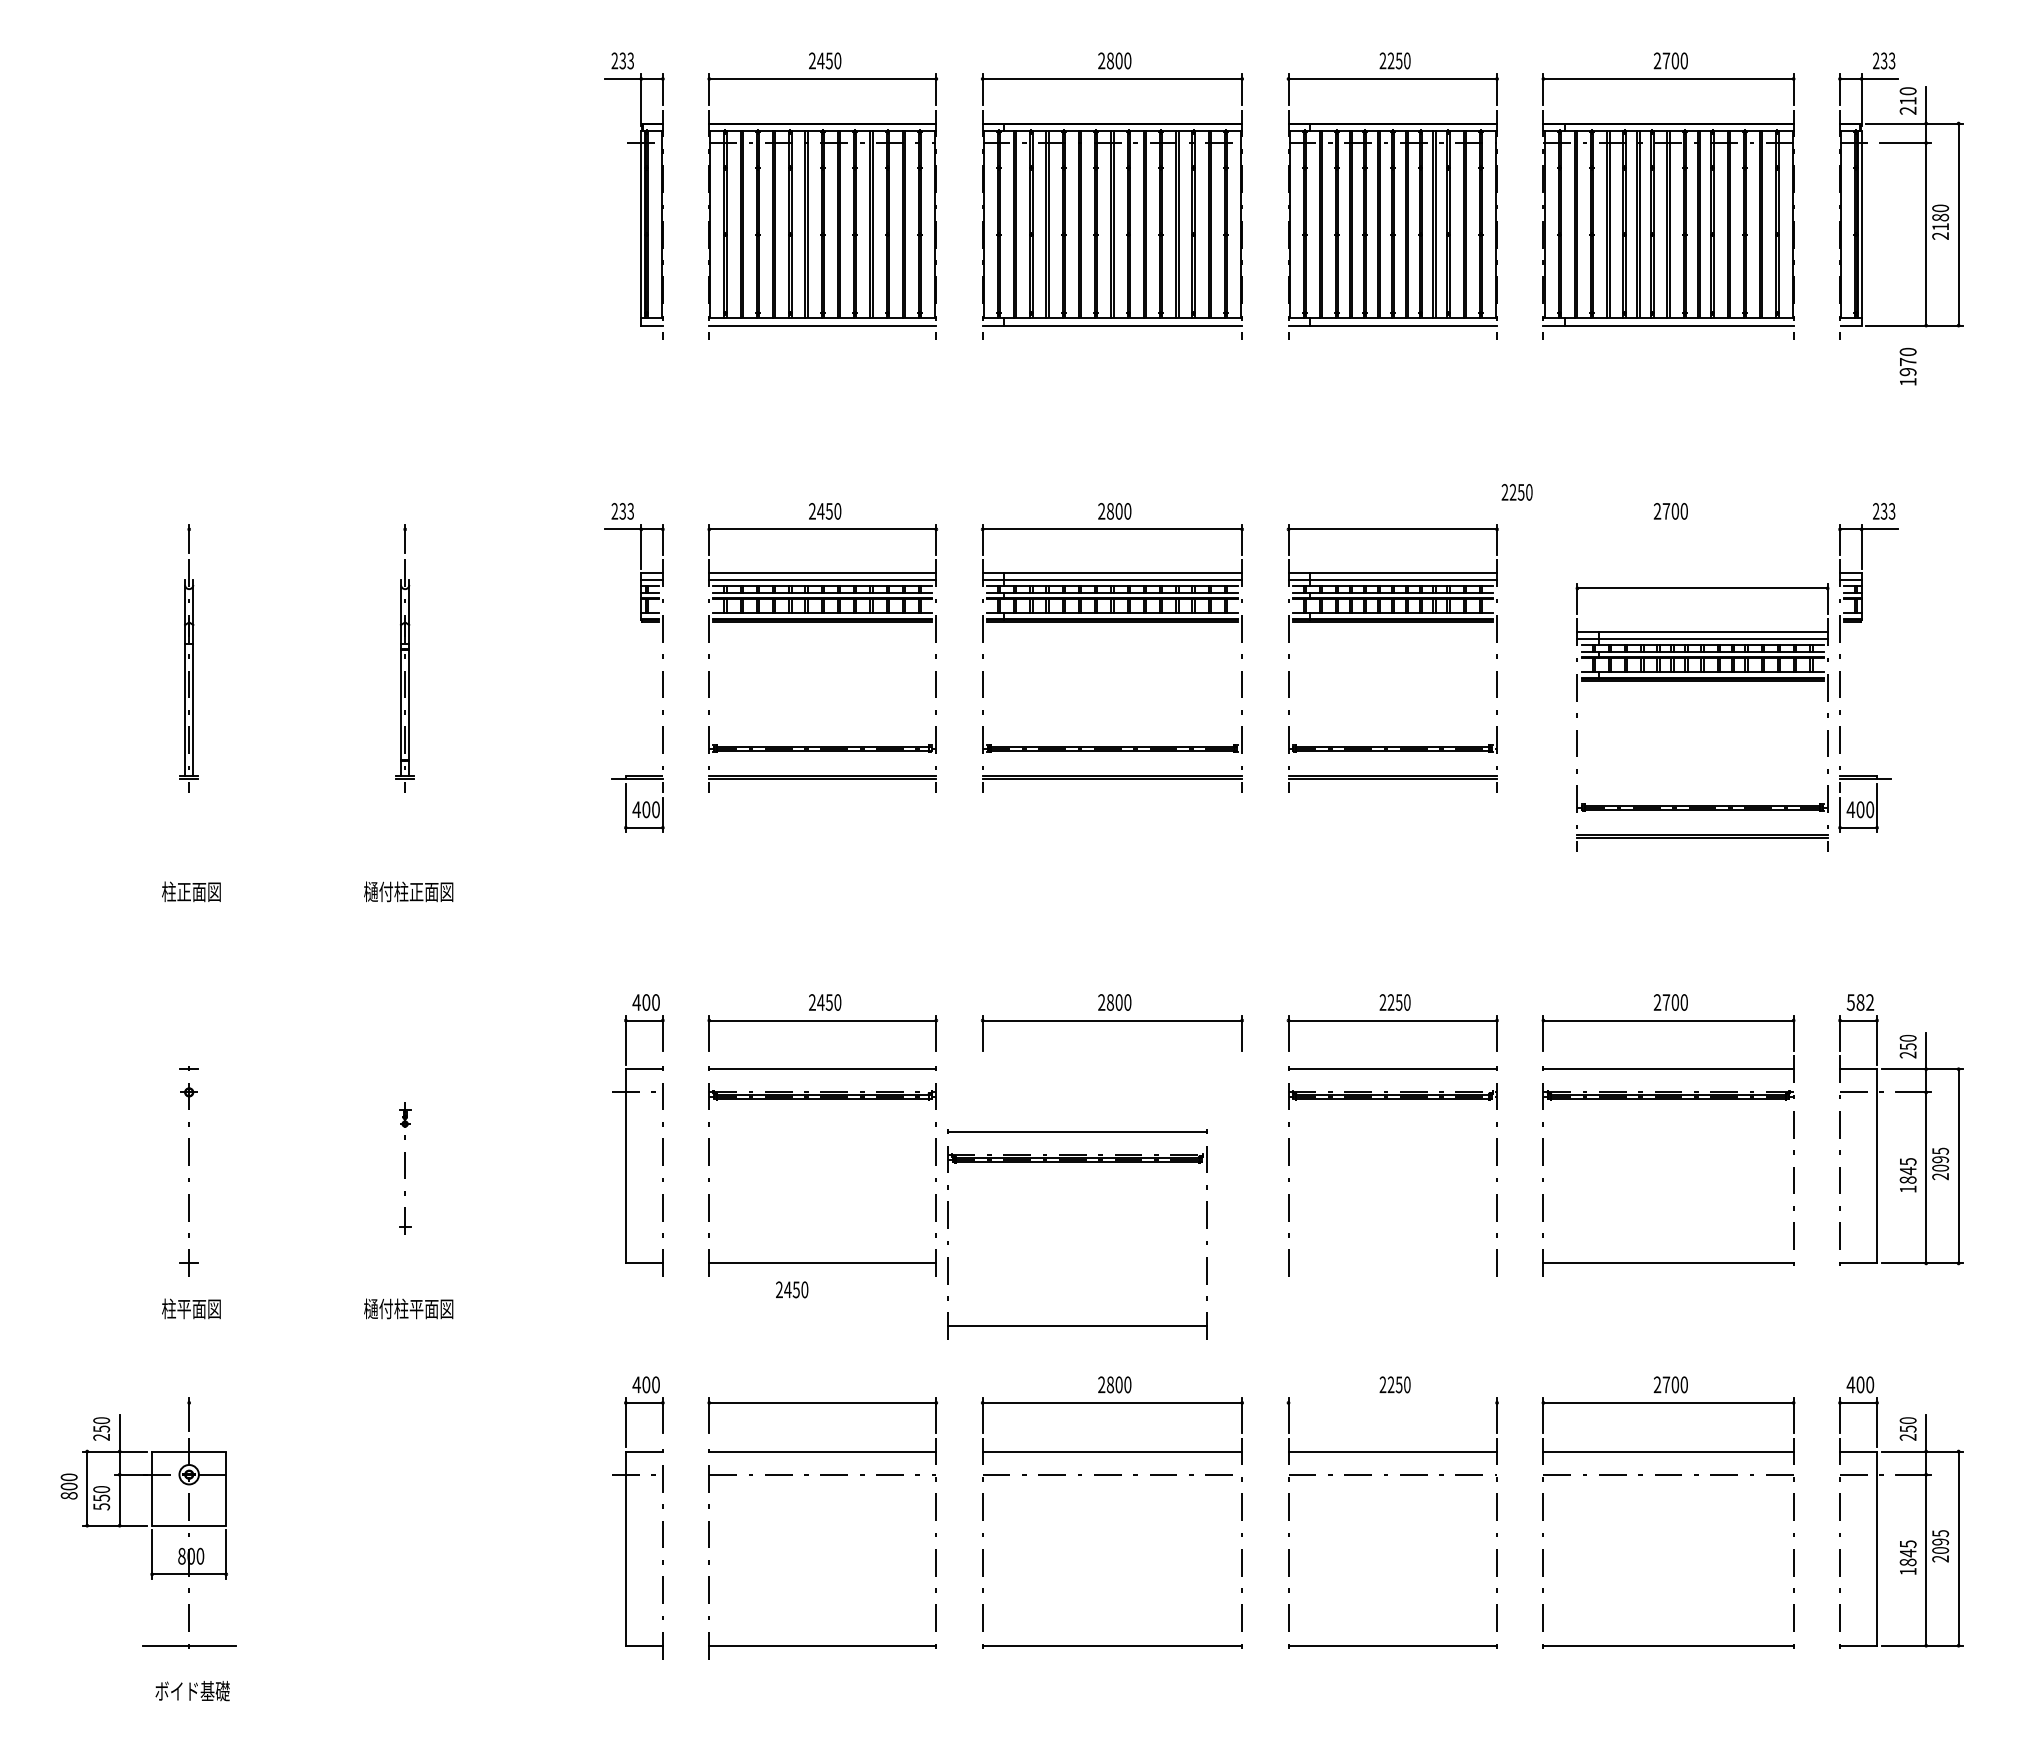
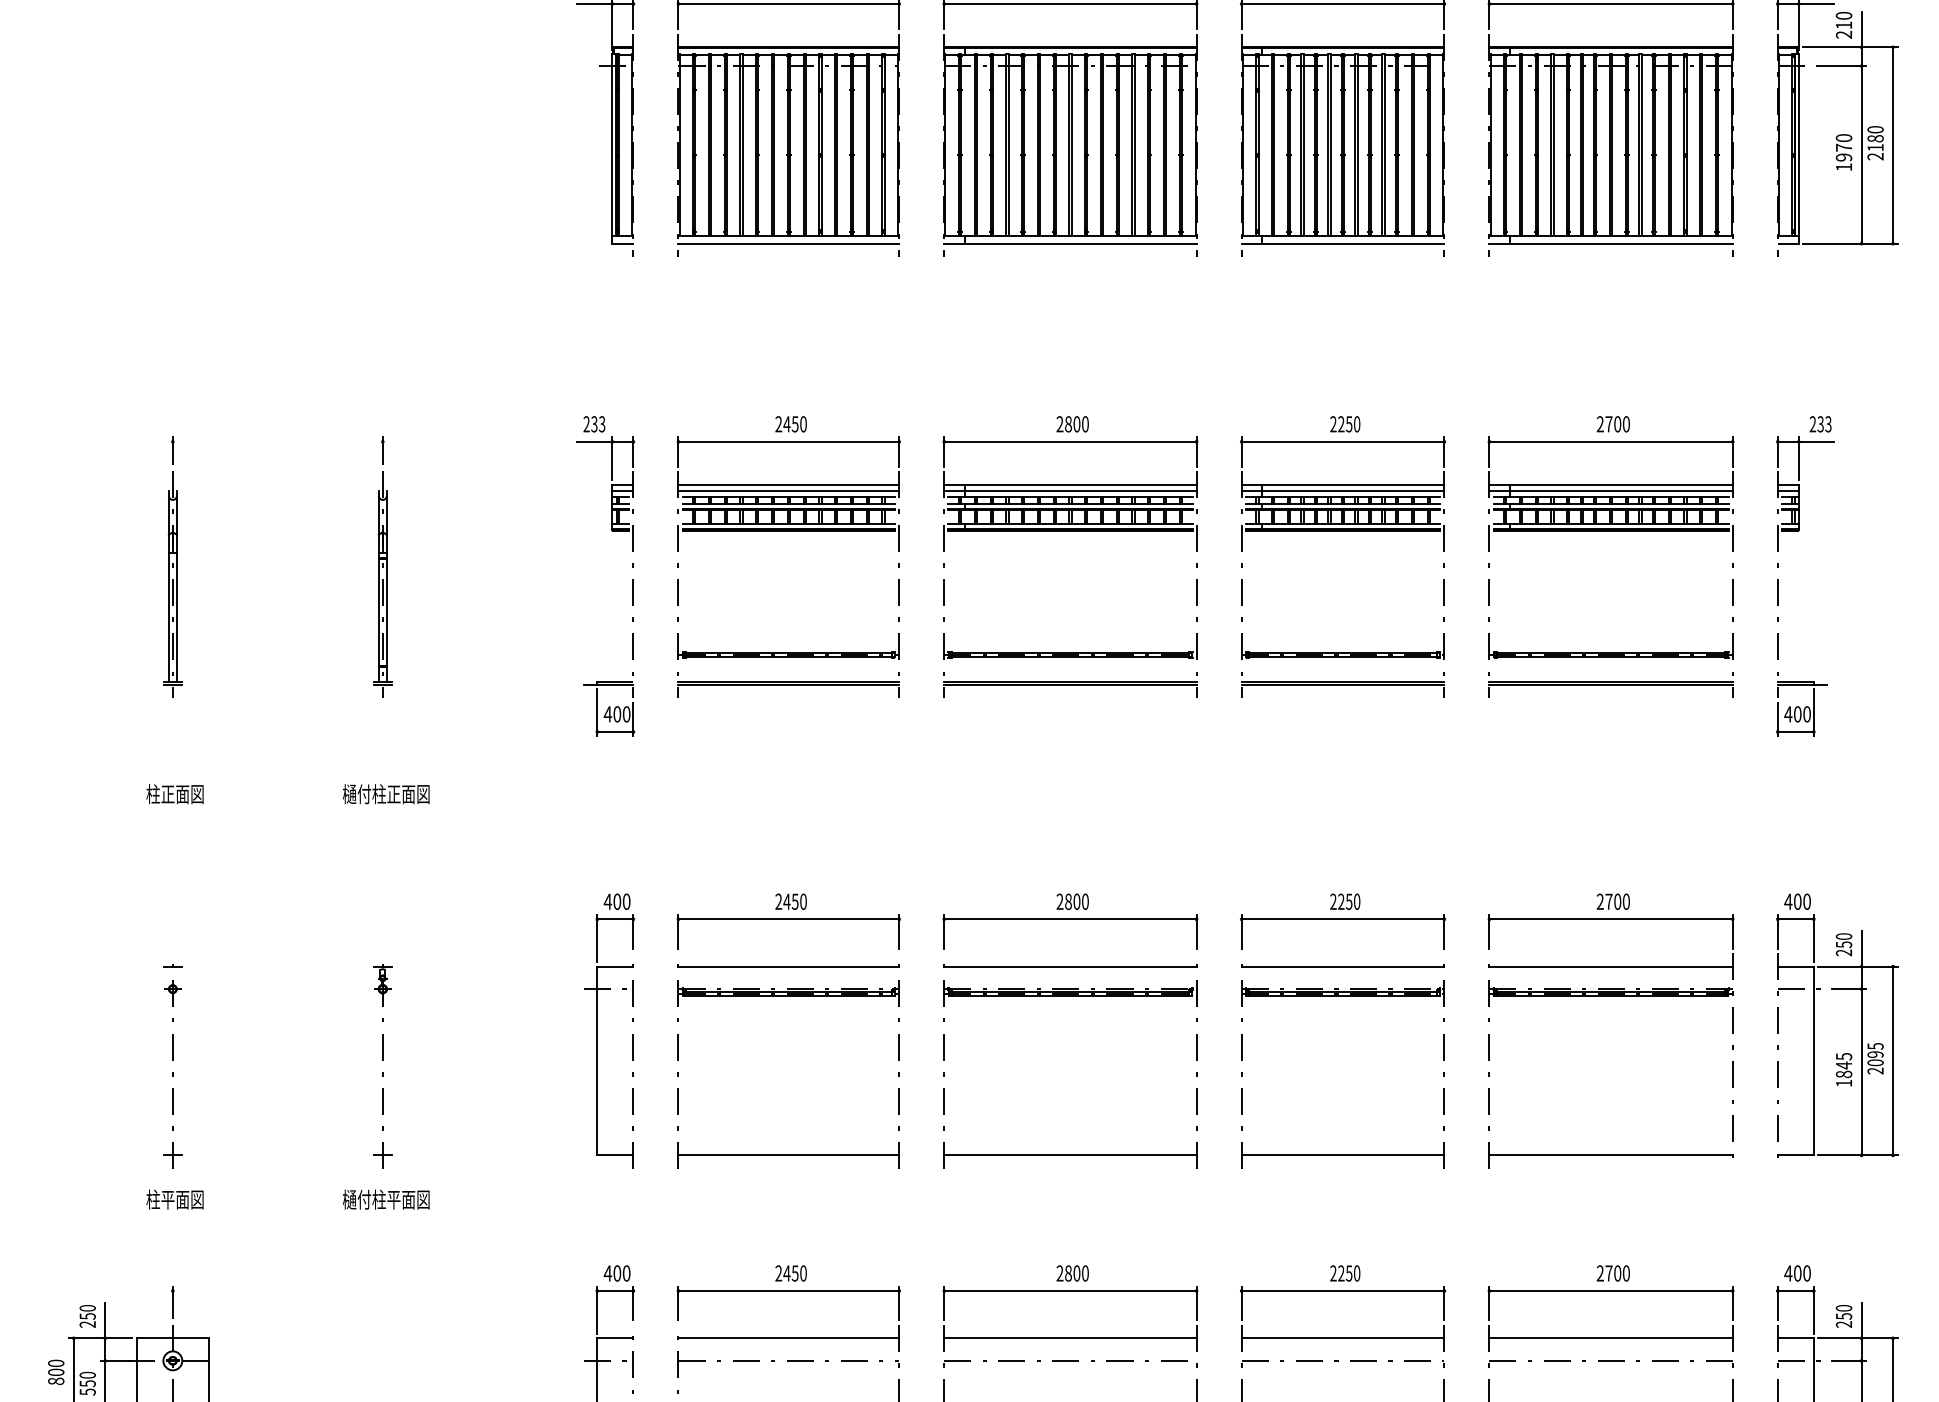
text: (1907, 366) -> (1843, 152), moved
text: (1516, 492) -> (1344, 424), moved
part: (1702, 681) -> (1611, 532), moved
text: (1860, 1002) -> (1797, 901), 582 -> 400
part: (1077, 1162) -> (1070, 996), moved
part: (404, 1171) -> (382, 1066), size x1.67
line: (1392, 1263) -> (1342, 1155), added
text: (792, 1289) -> (791, 1273), moved
line: (1392, 1402) -> (1342, 1290), added

